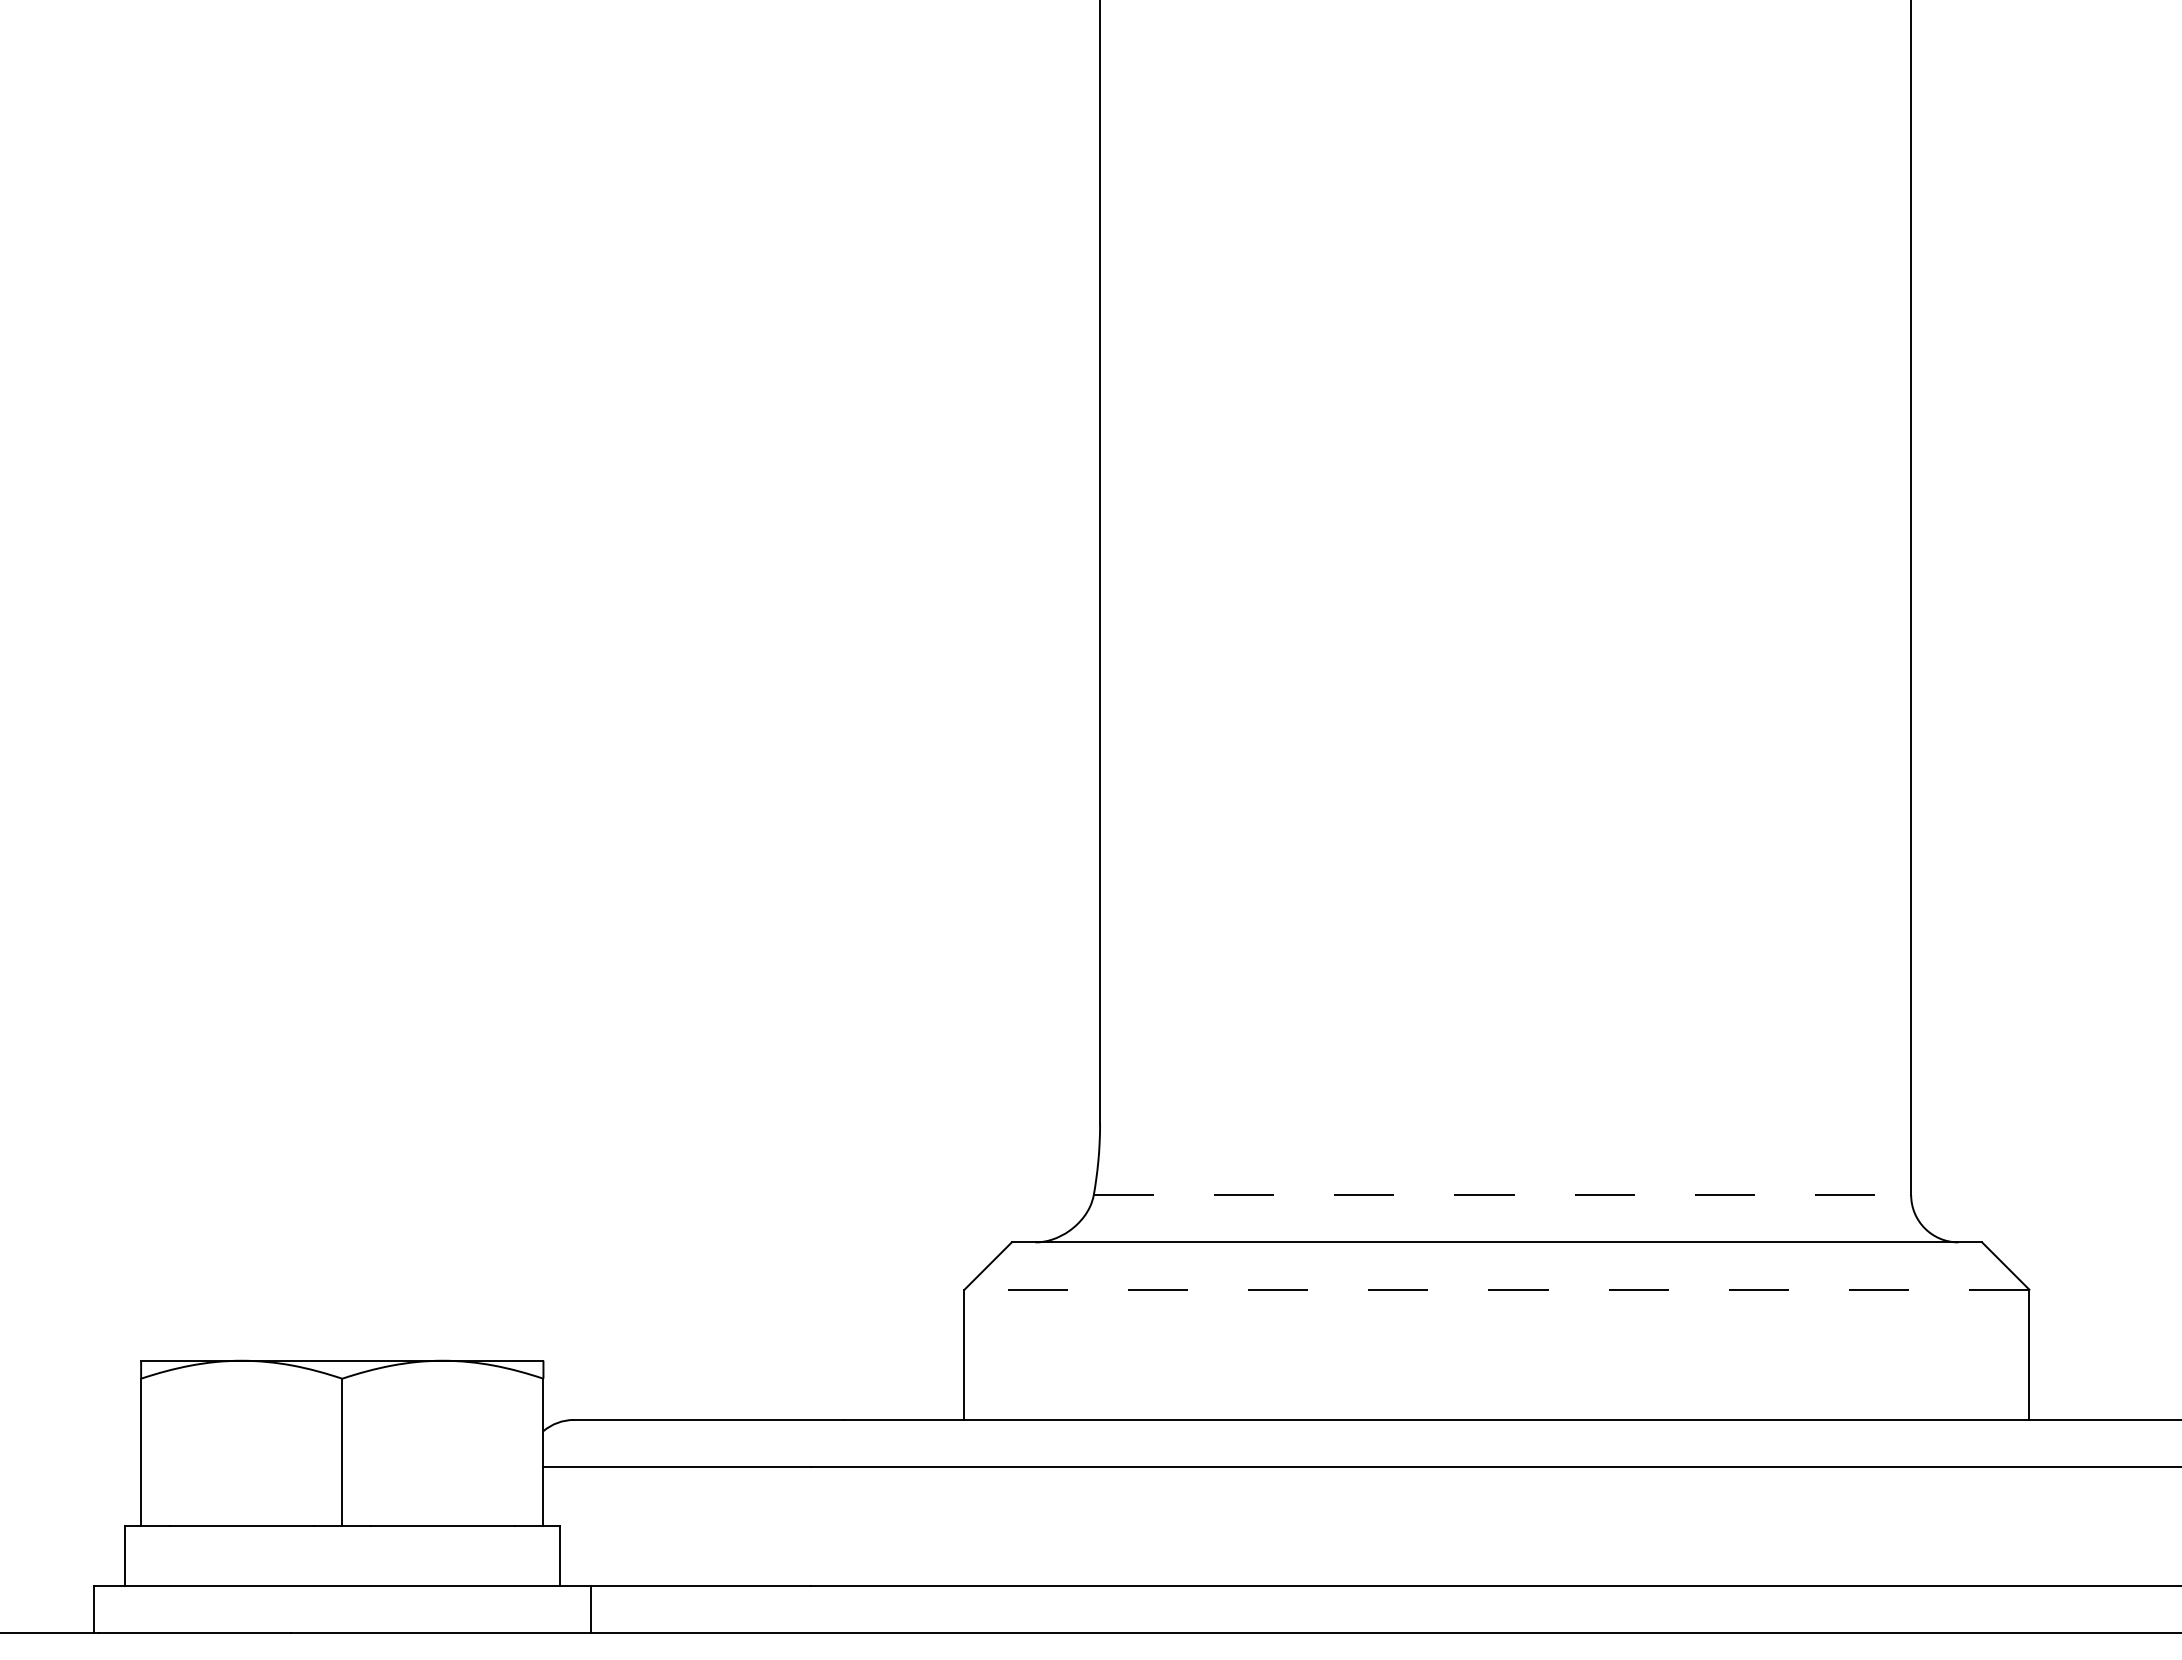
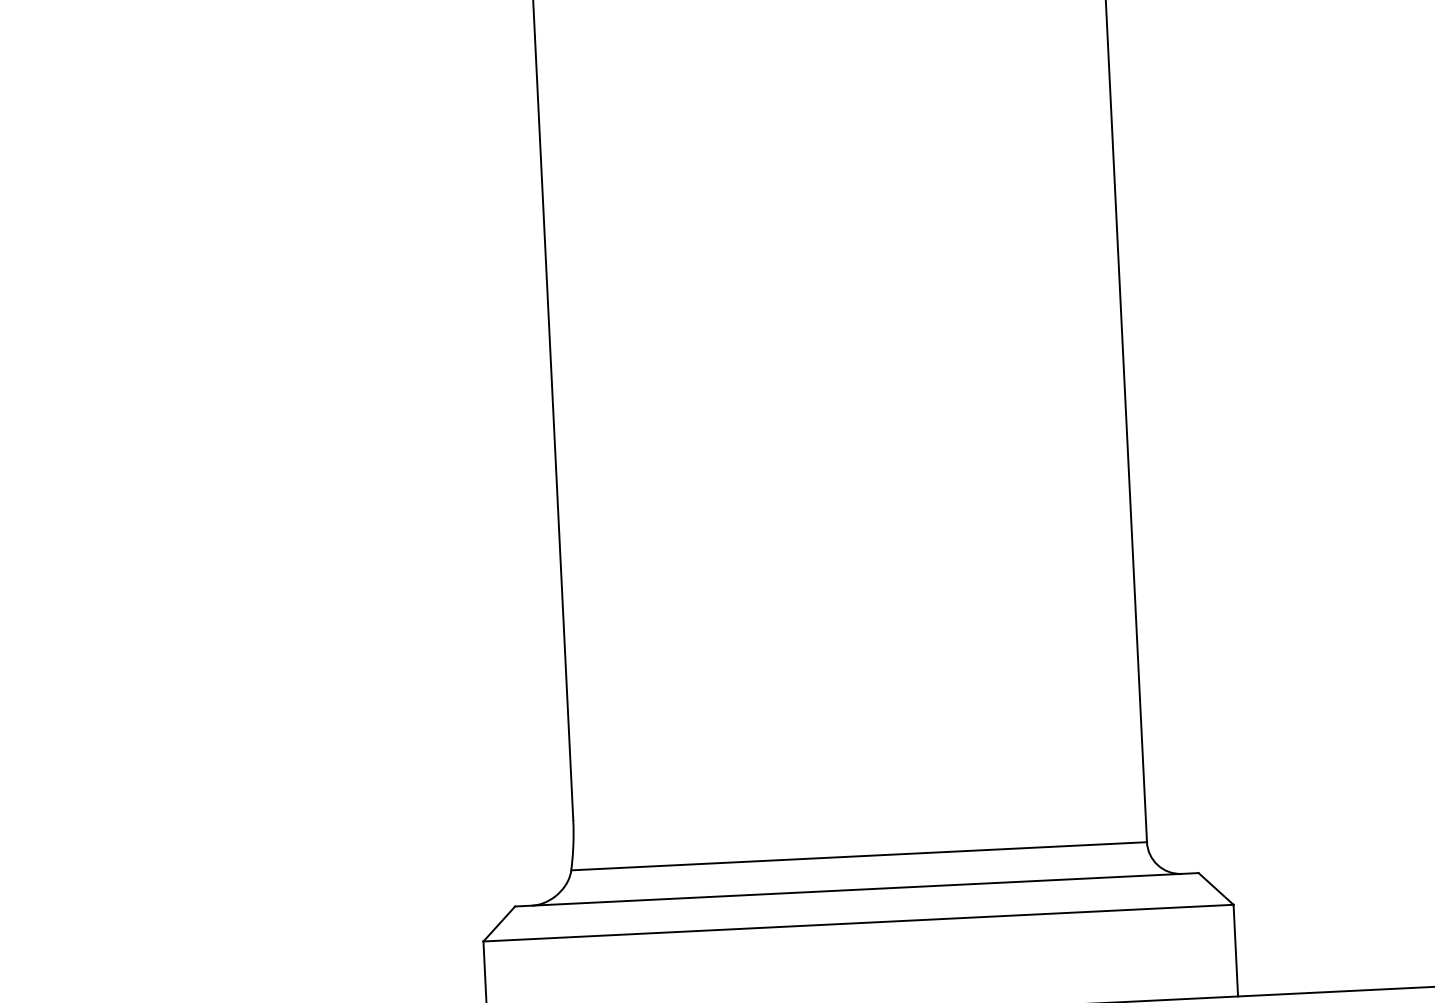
line: (1502, 1195) -> (859, 856), dashed -> solid
line: (1496, 1289) -> (858, 922), dashed -> solid

